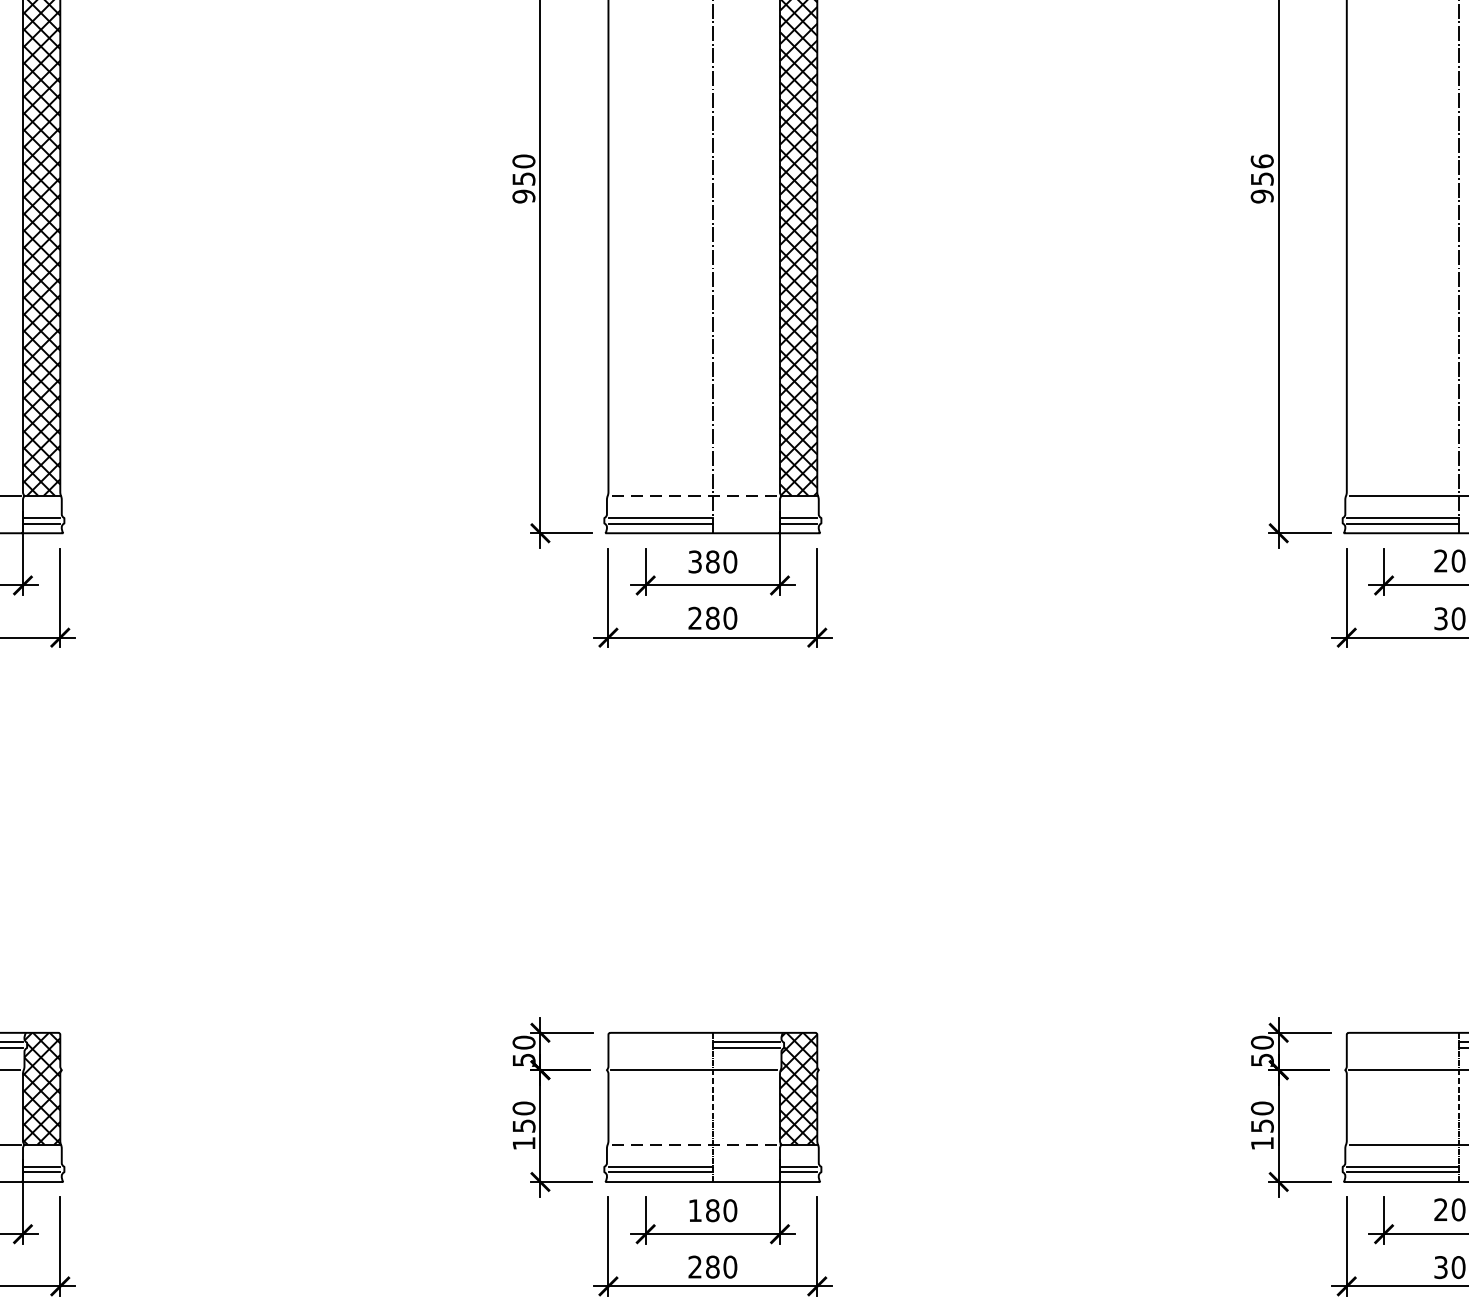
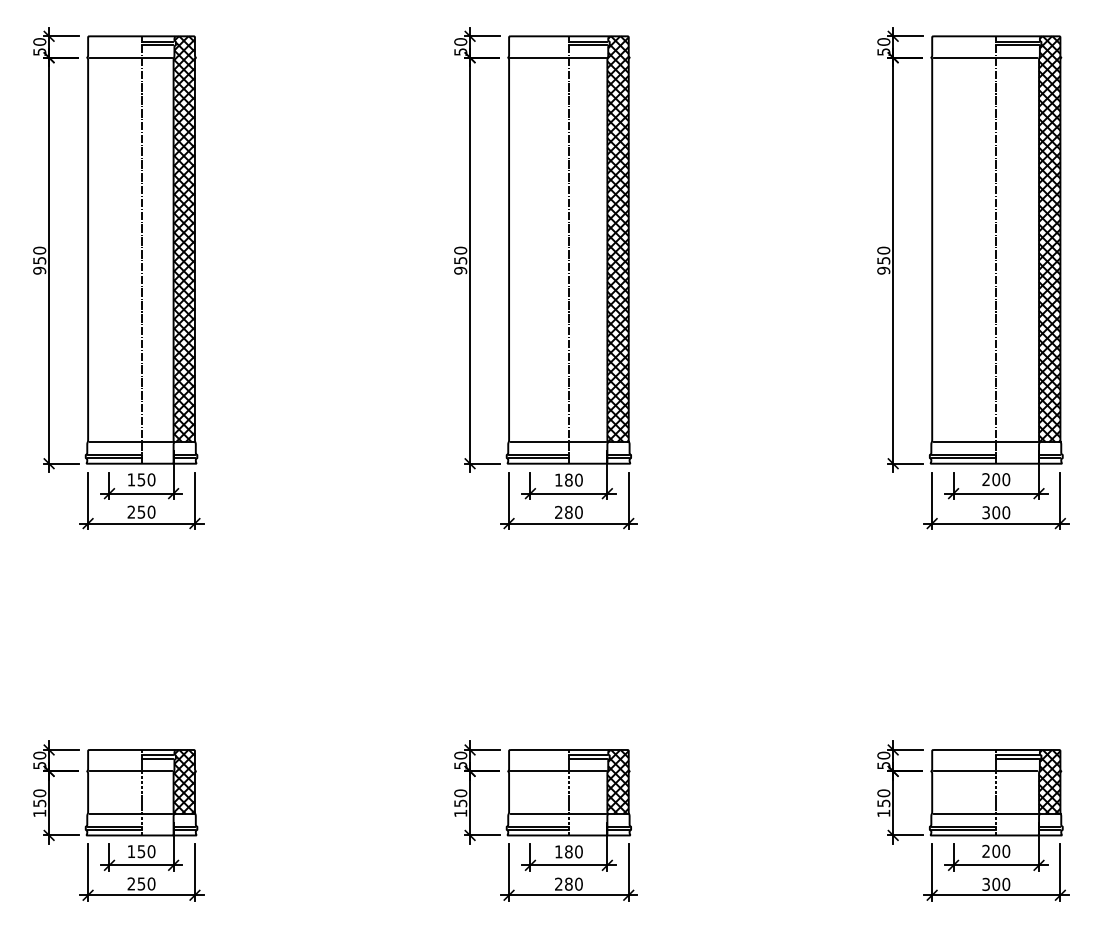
text: (1261, 161) -> (883, 250), 956 -> 950
line: (694, 496) -> (558, 442), dashed -> solid
text: (694, 560) -> (558, 479), 380 -> 180
line: (694, 1145) -> (558, 814), dashed -> solid

